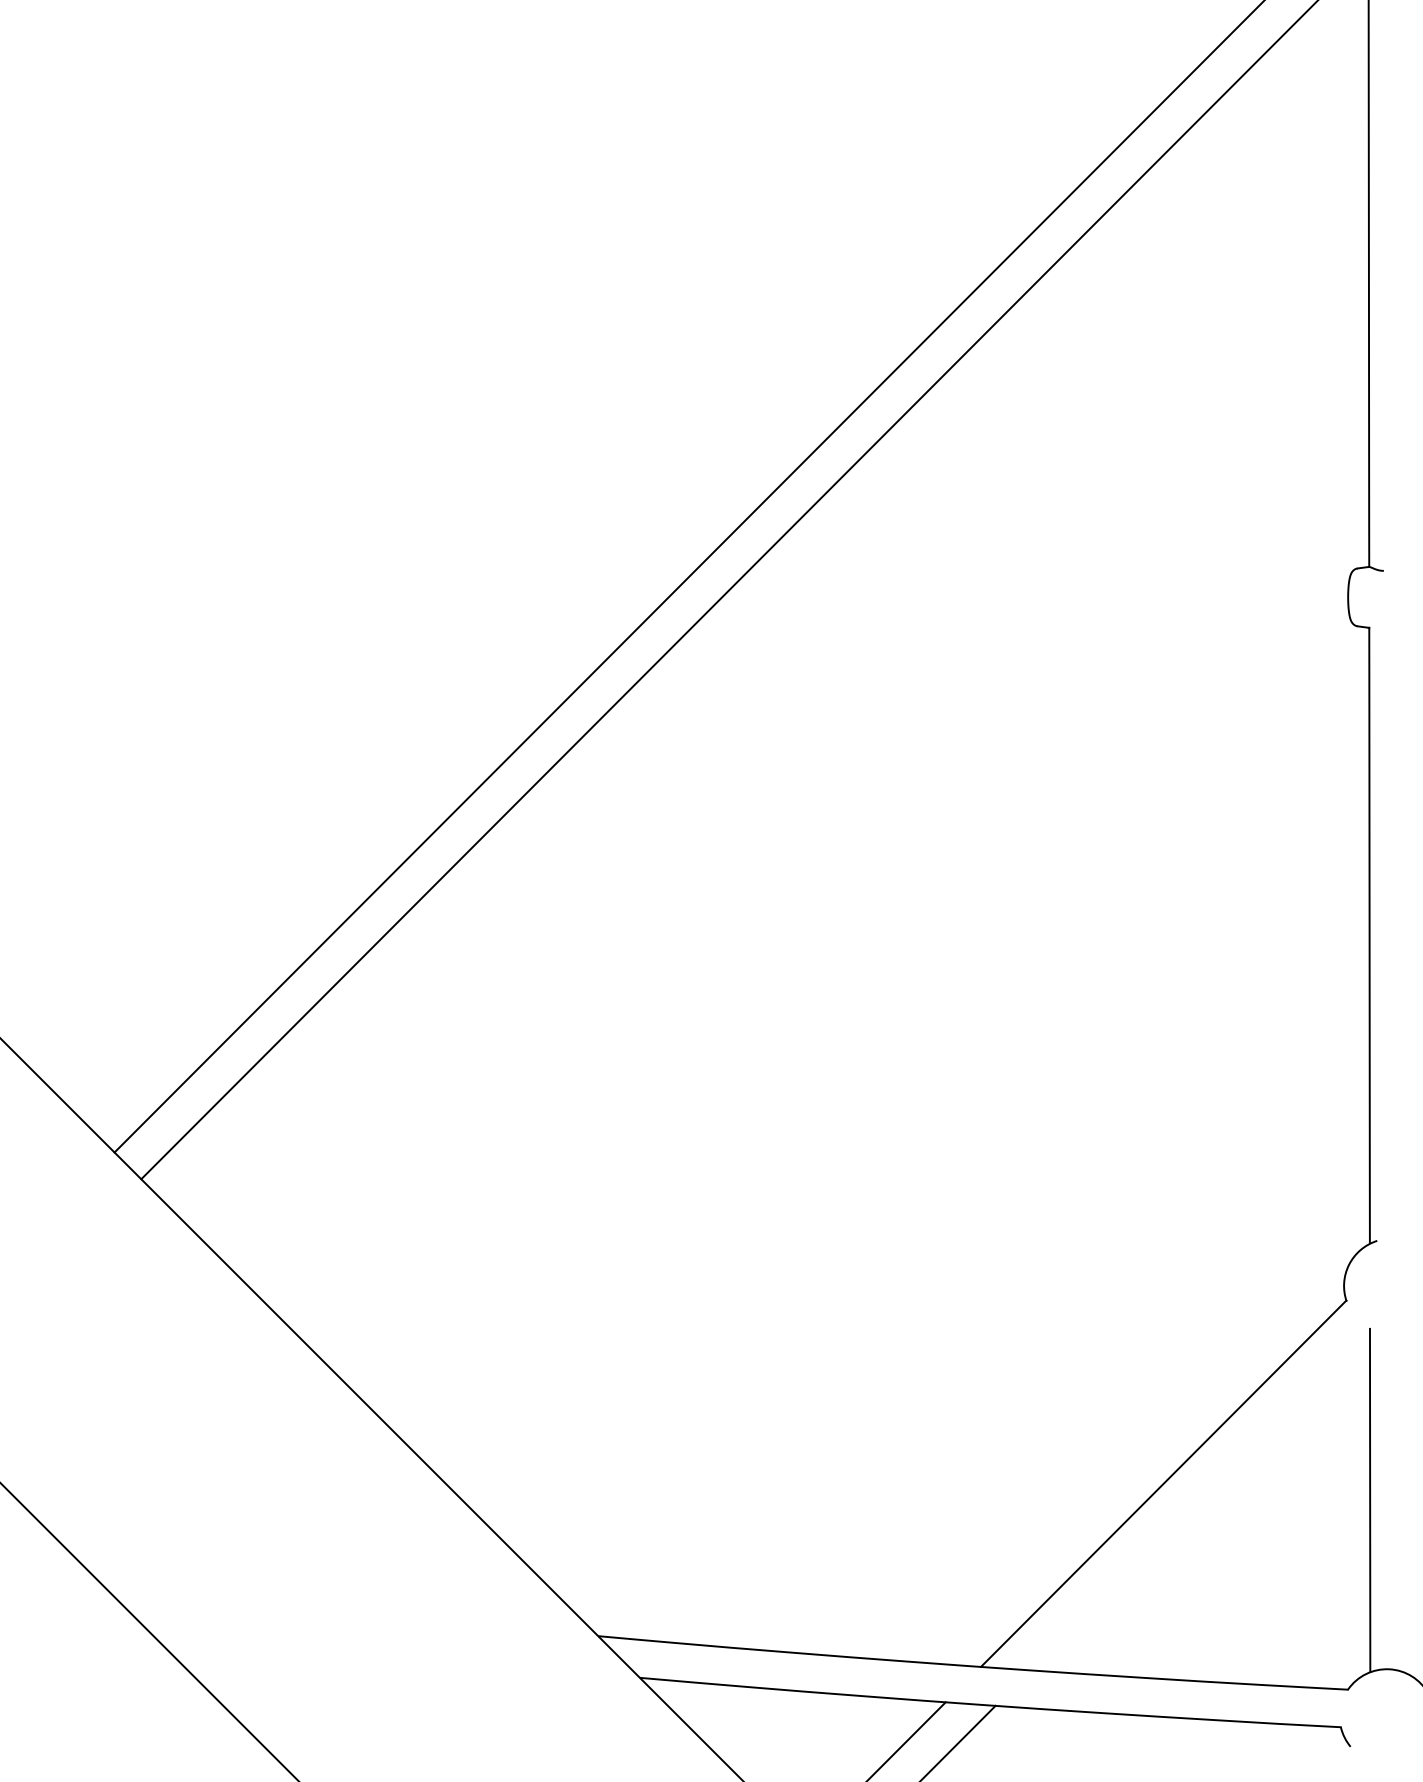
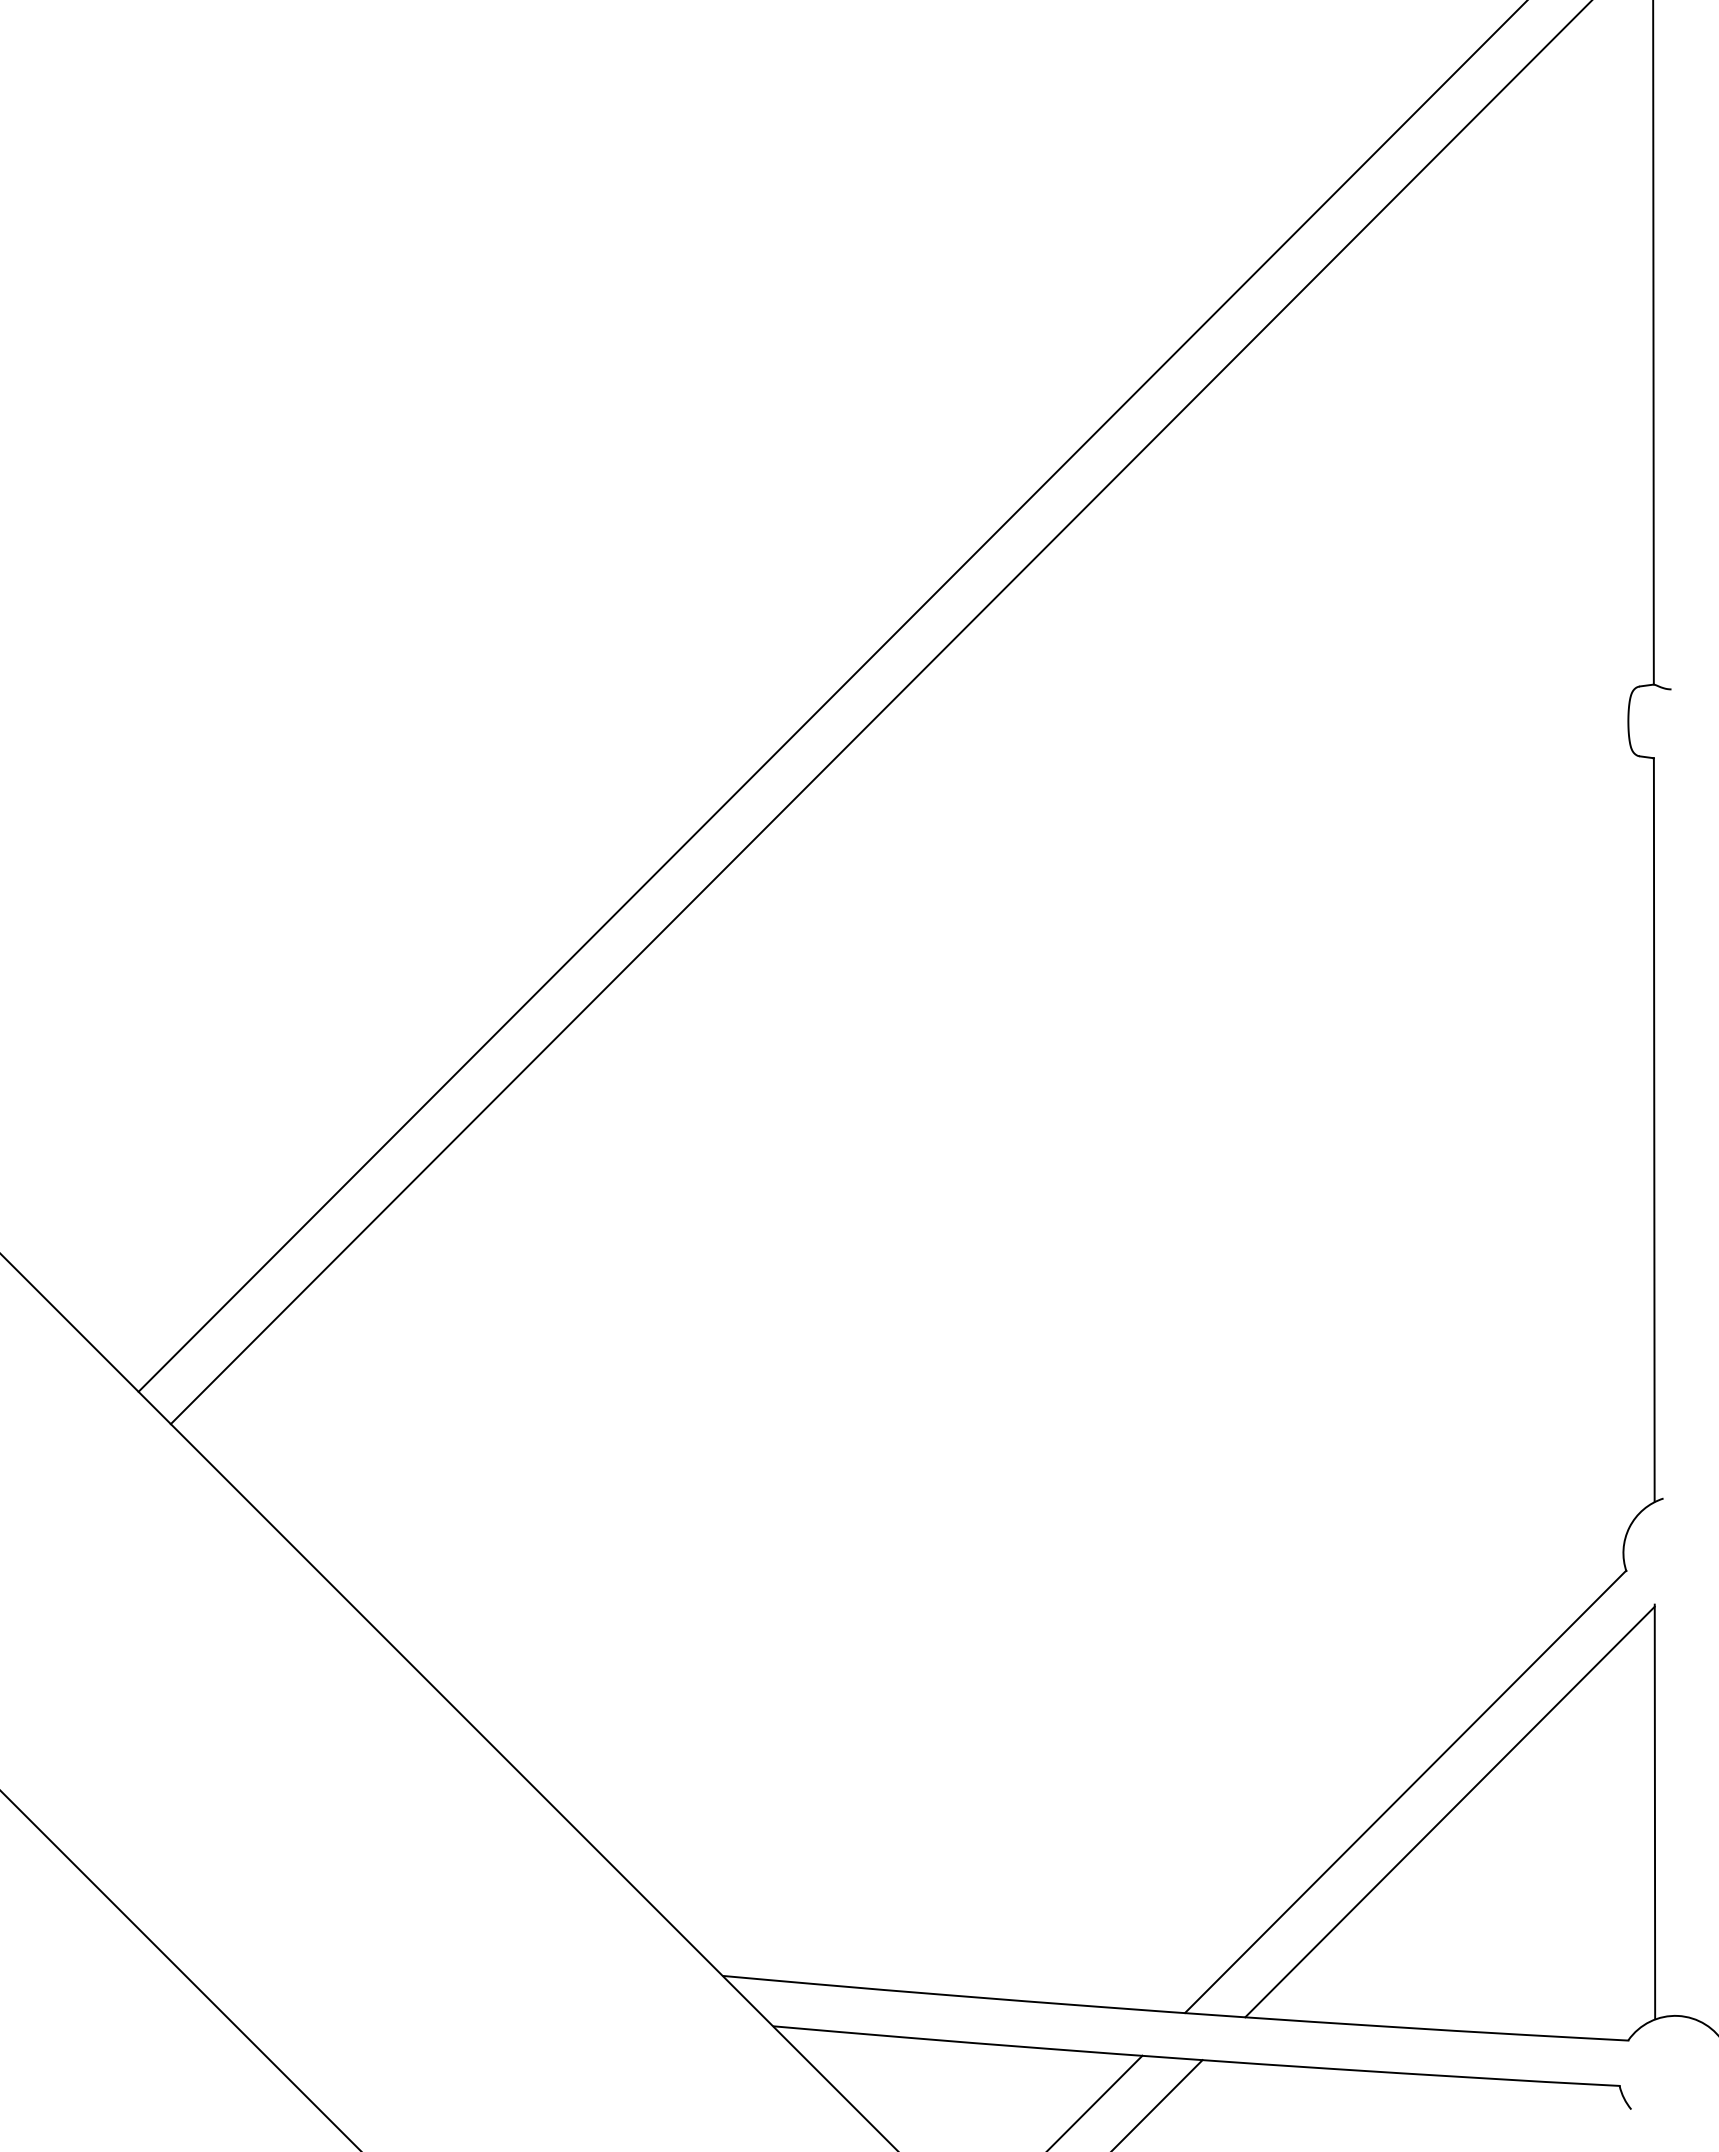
line: (1199, 1500) -> (1448, 1812), added

